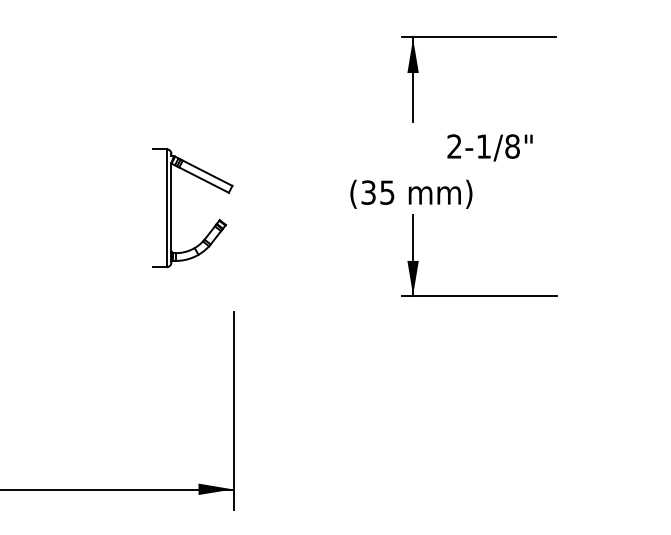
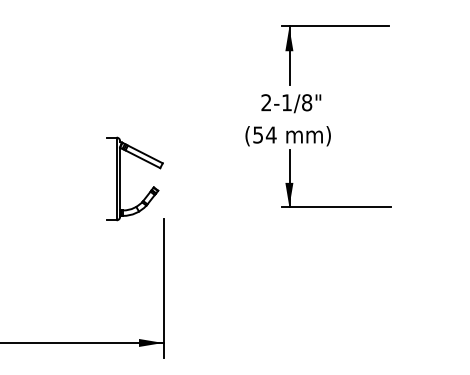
text: (490, 147) -> (291, 103), moved
text: (377, 191) -> (264, 134), (35 -> (54
part: (172, 207) -> (120, 178), moved

